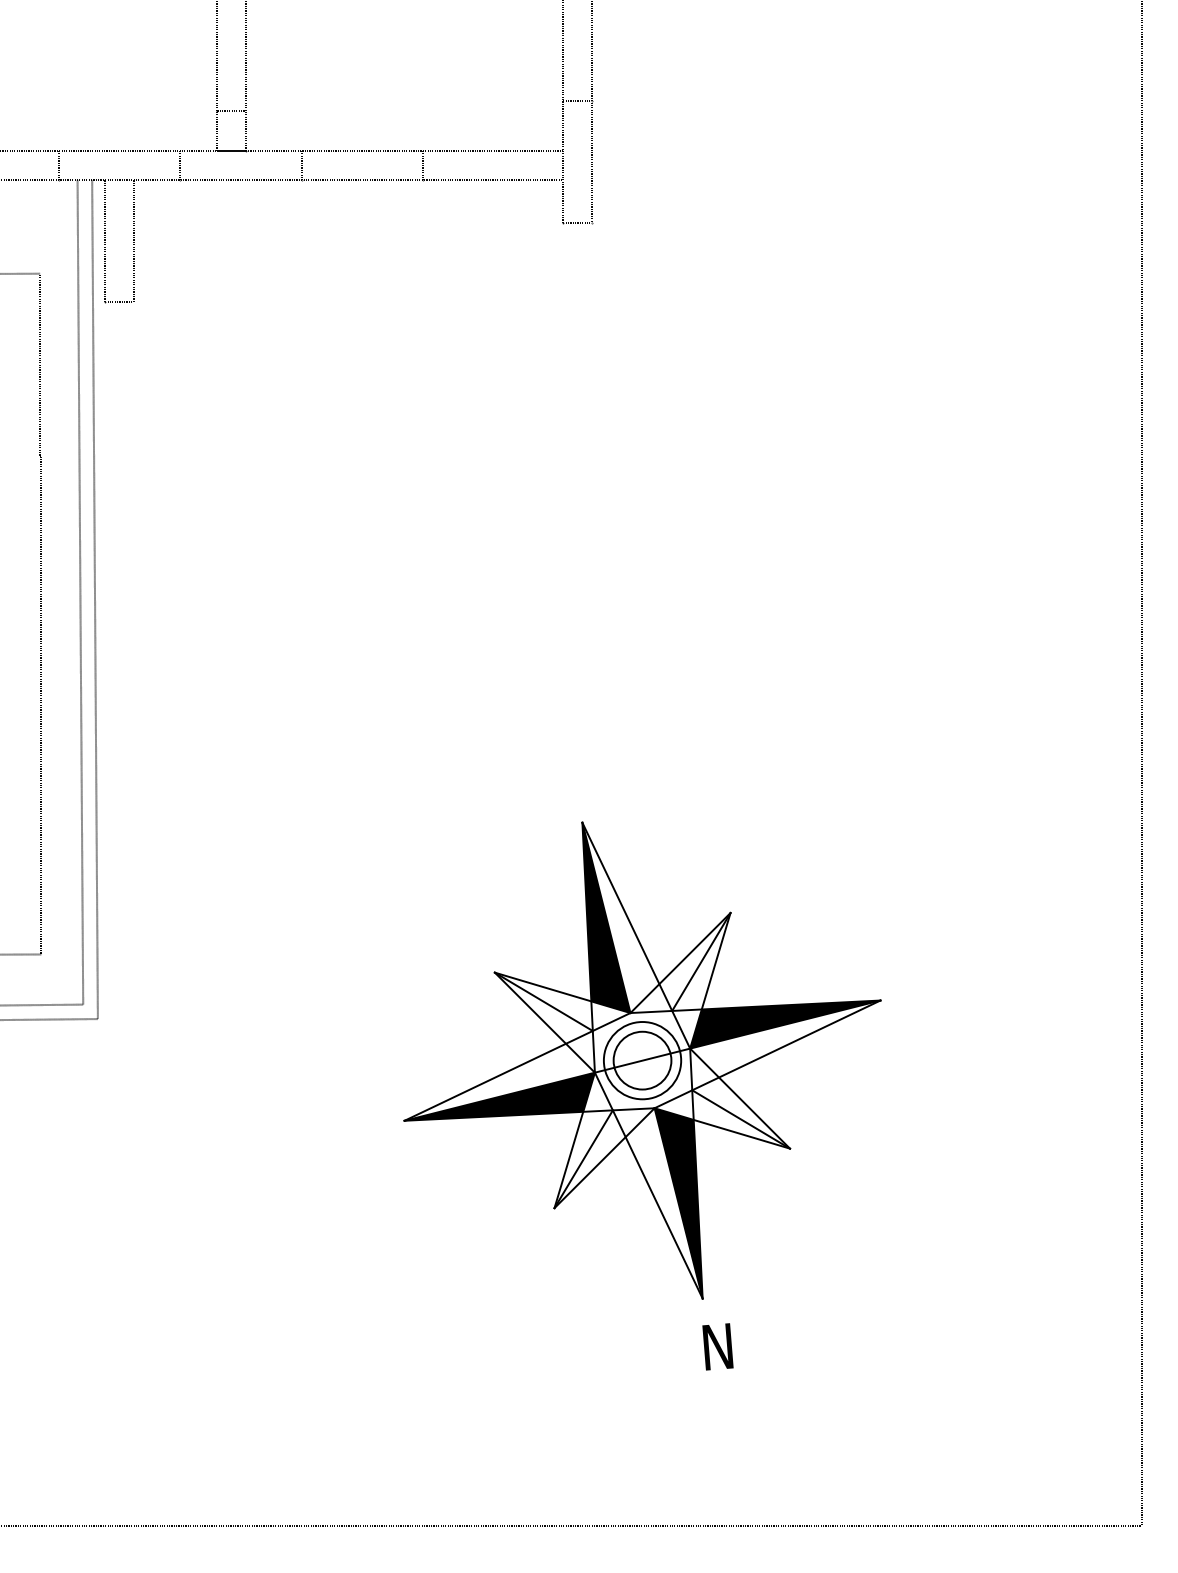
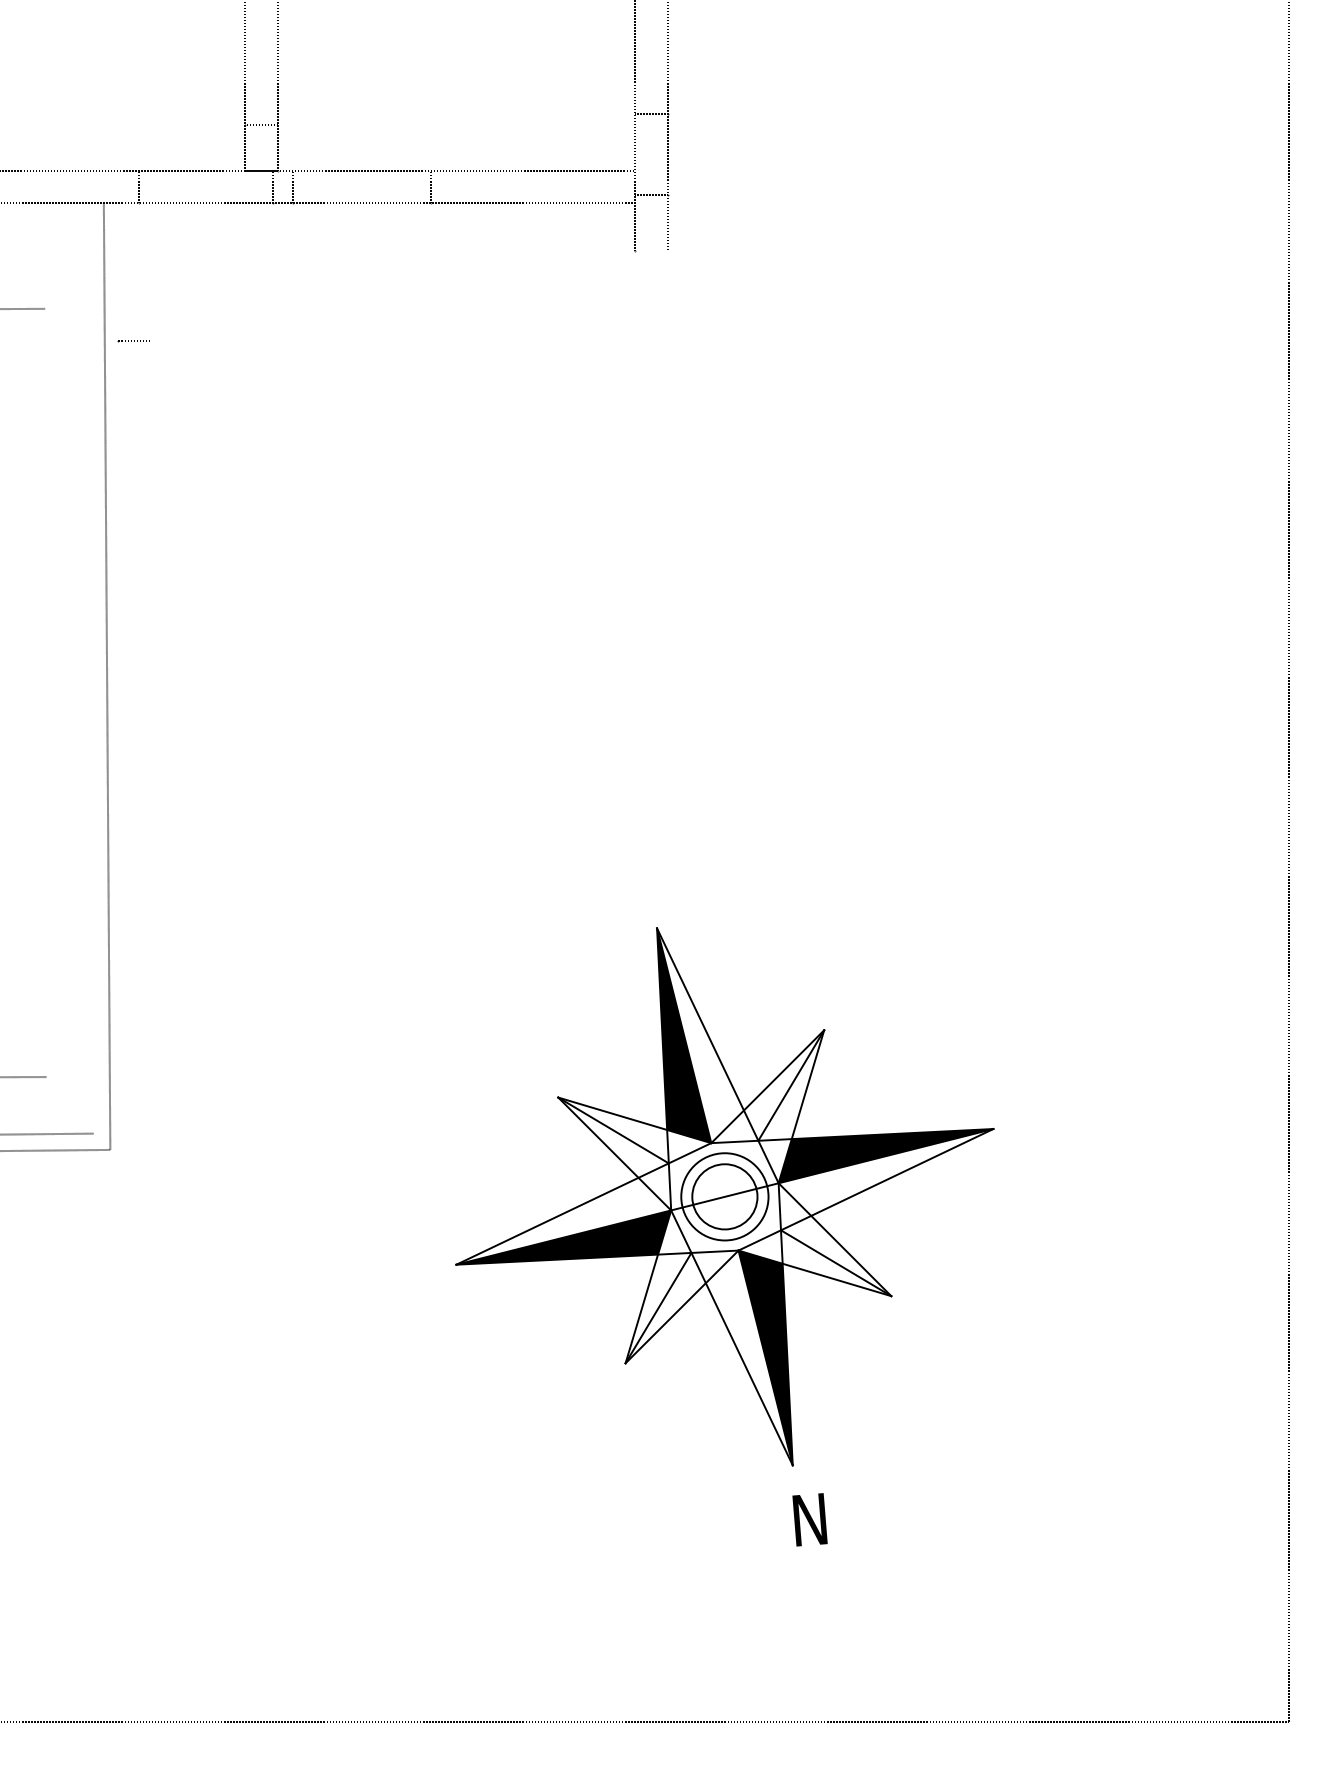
line: (59, 165) -> (139, 186), moved
line: (180, 165) -> (273, 186), moved
line: (301, 165) -> (293, 186), moved
line: (423, 165) -> (430, 186), moved
line: (577, 222) -> (651, 195), moved
line: (105, 240) -> (118, 271), removed
line: (134, 240) -> (151, 271), removed
line: (80, 592) -> (90, 668), removed
line: (40, 613) -> (45, 692), removed

